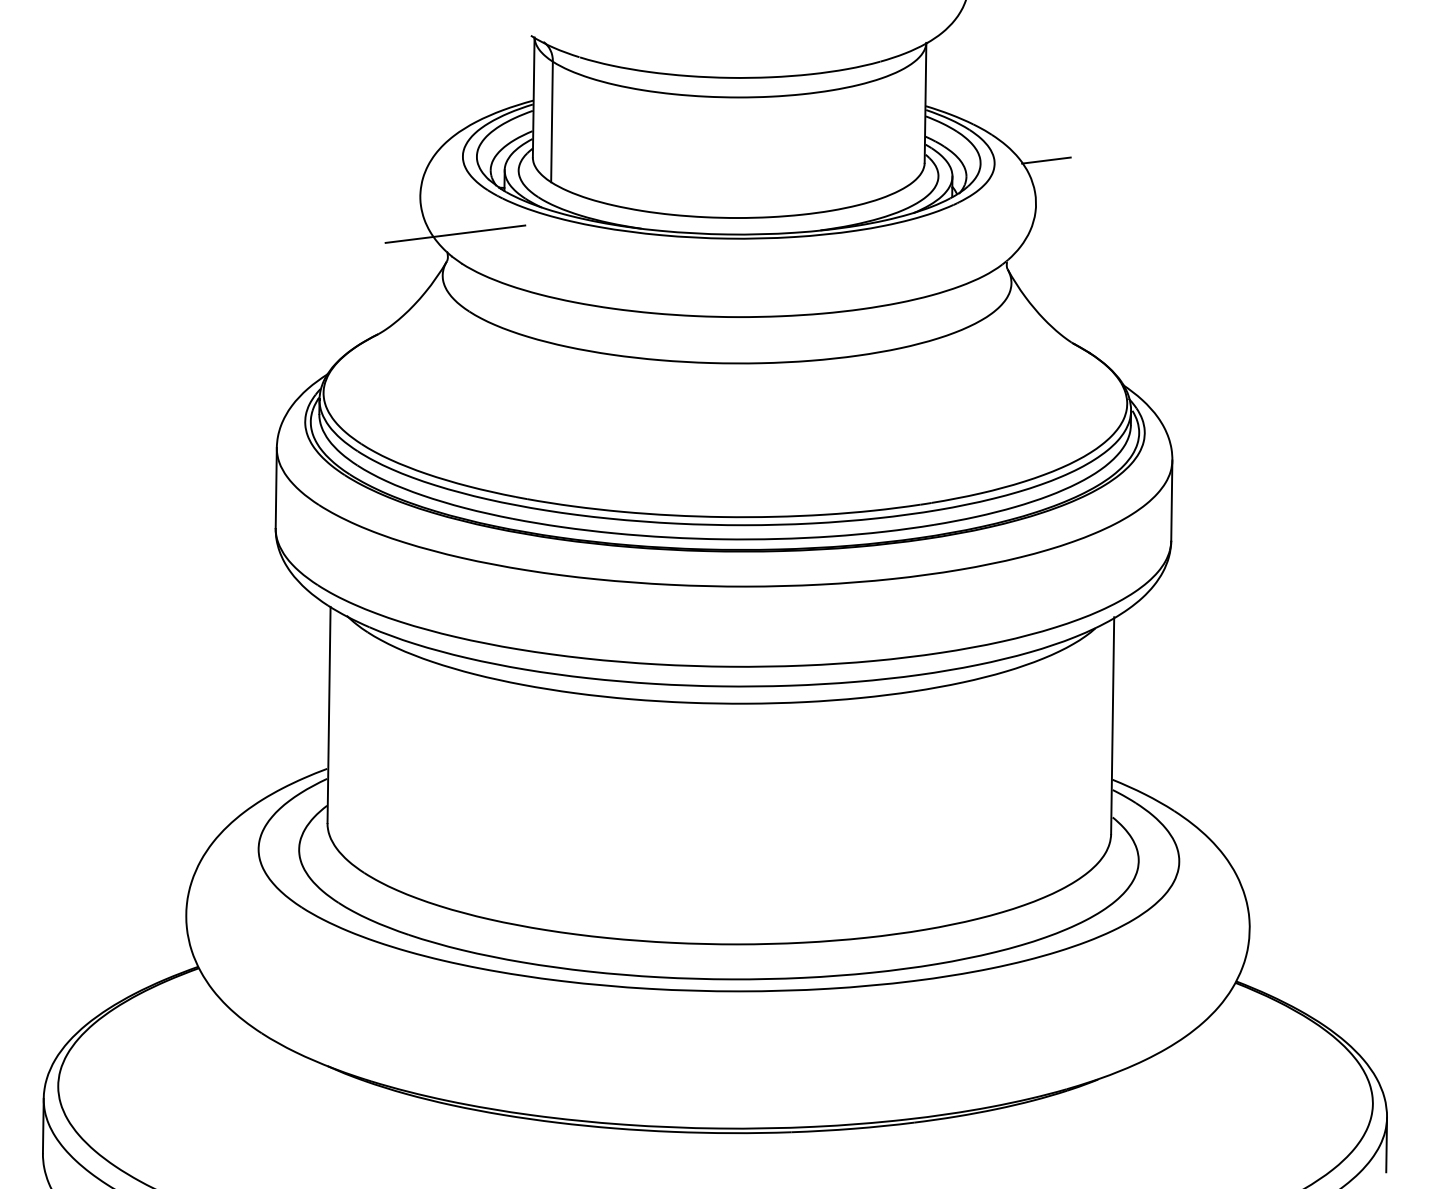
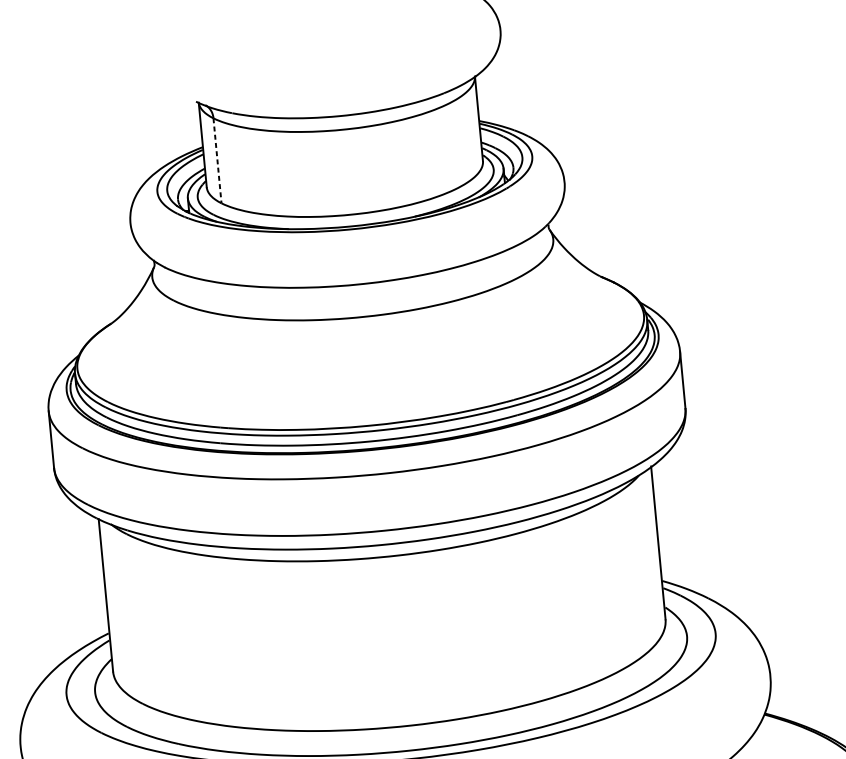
line: (552, 122) -> (217, 161), solid -> dashed
line: (1046, 160) -> (568, 150), removed
line: (455, 233) -> (158, 246), removed

